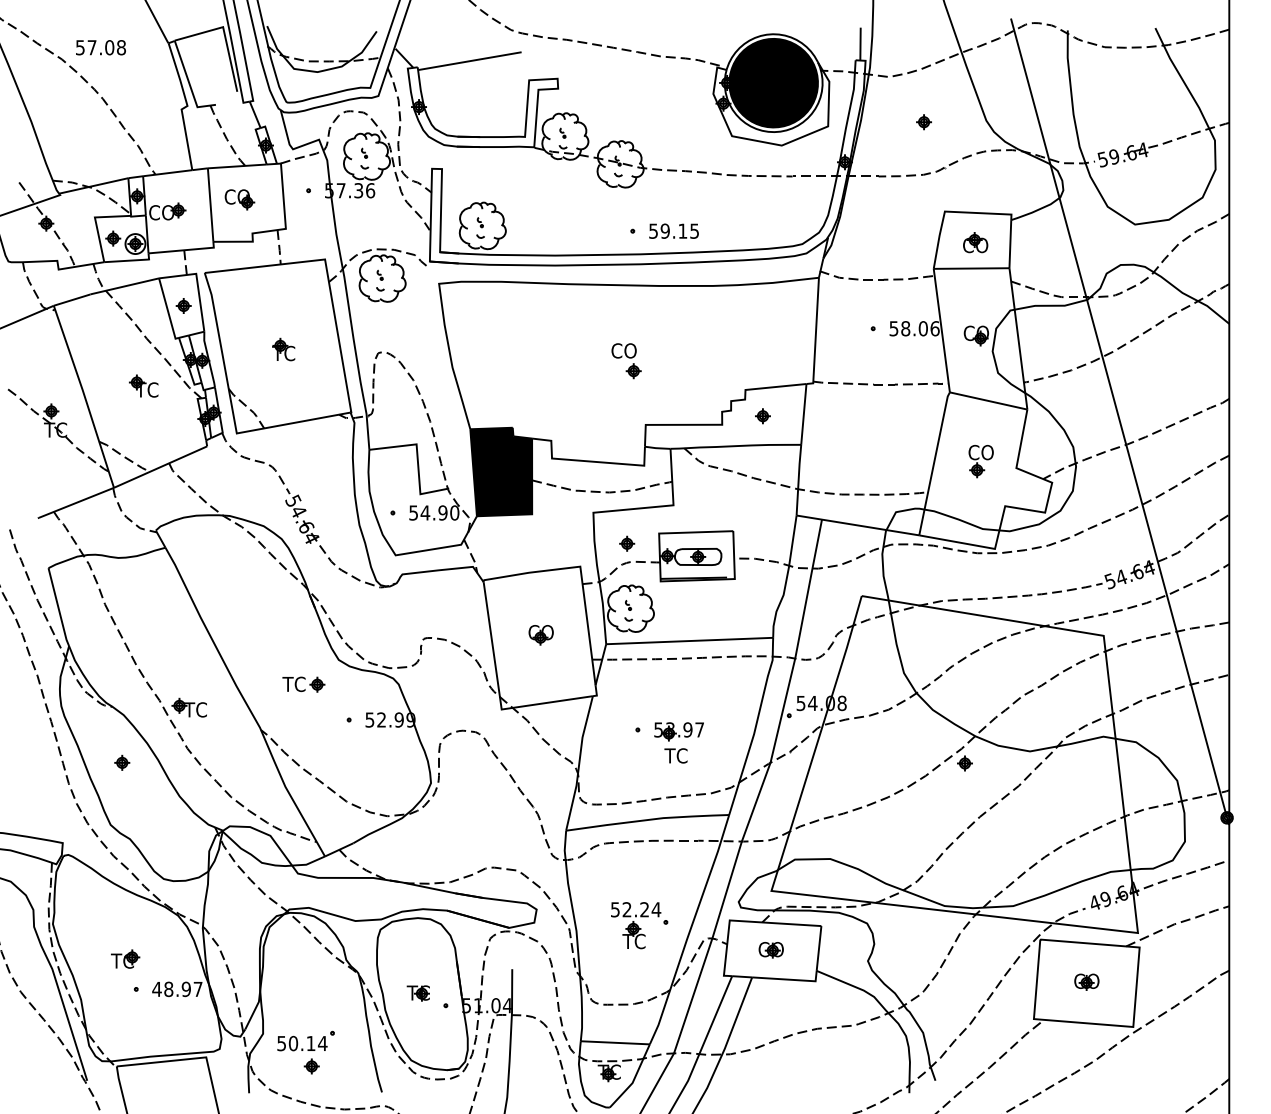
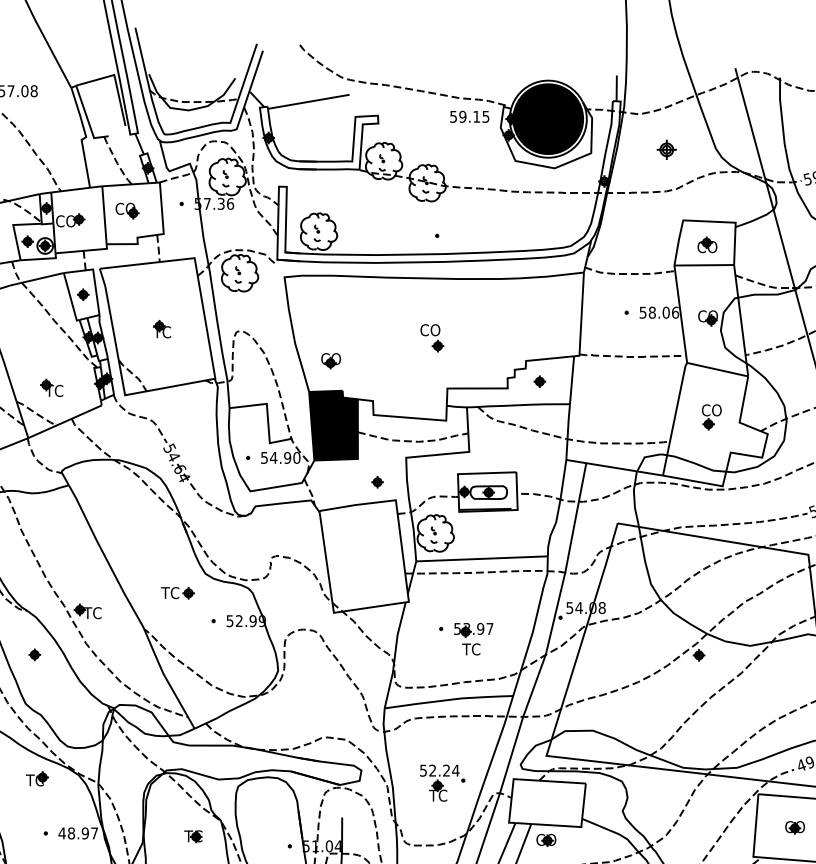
part: (923, 122) -> (666, 150), size x1.6
text: (673, 230) -> (469, 116), moved
part: (143, 385) -> (51, 387), moved
part: (627, 543) -> (377, 482), moved
part: (540, 635) -> (330, 361), moved
part: (770, 950) -> (545, 840), moved
part: (125, 958) -> (37, 778), moved
part: (417, 993) -> (192, 836), moved

